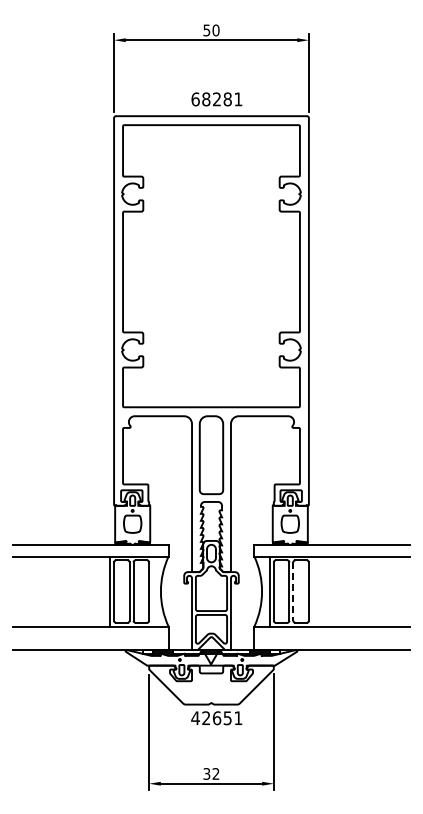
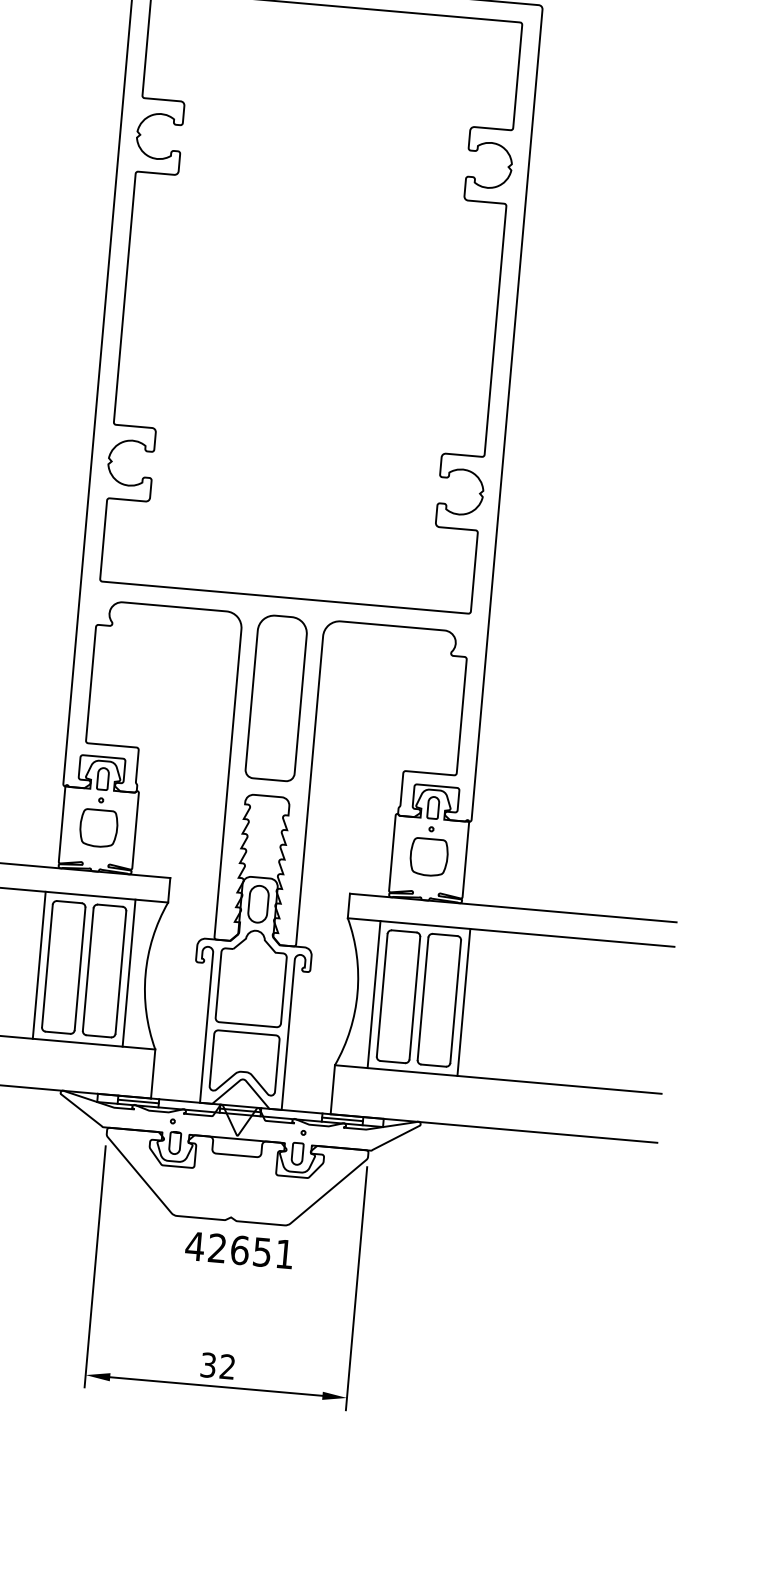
line: (153, 591) -> (130, 973), added
line: (312, 591) -> (463, 1002), added
line: (293, 592) -> (423, 1000), dashed -> solid

